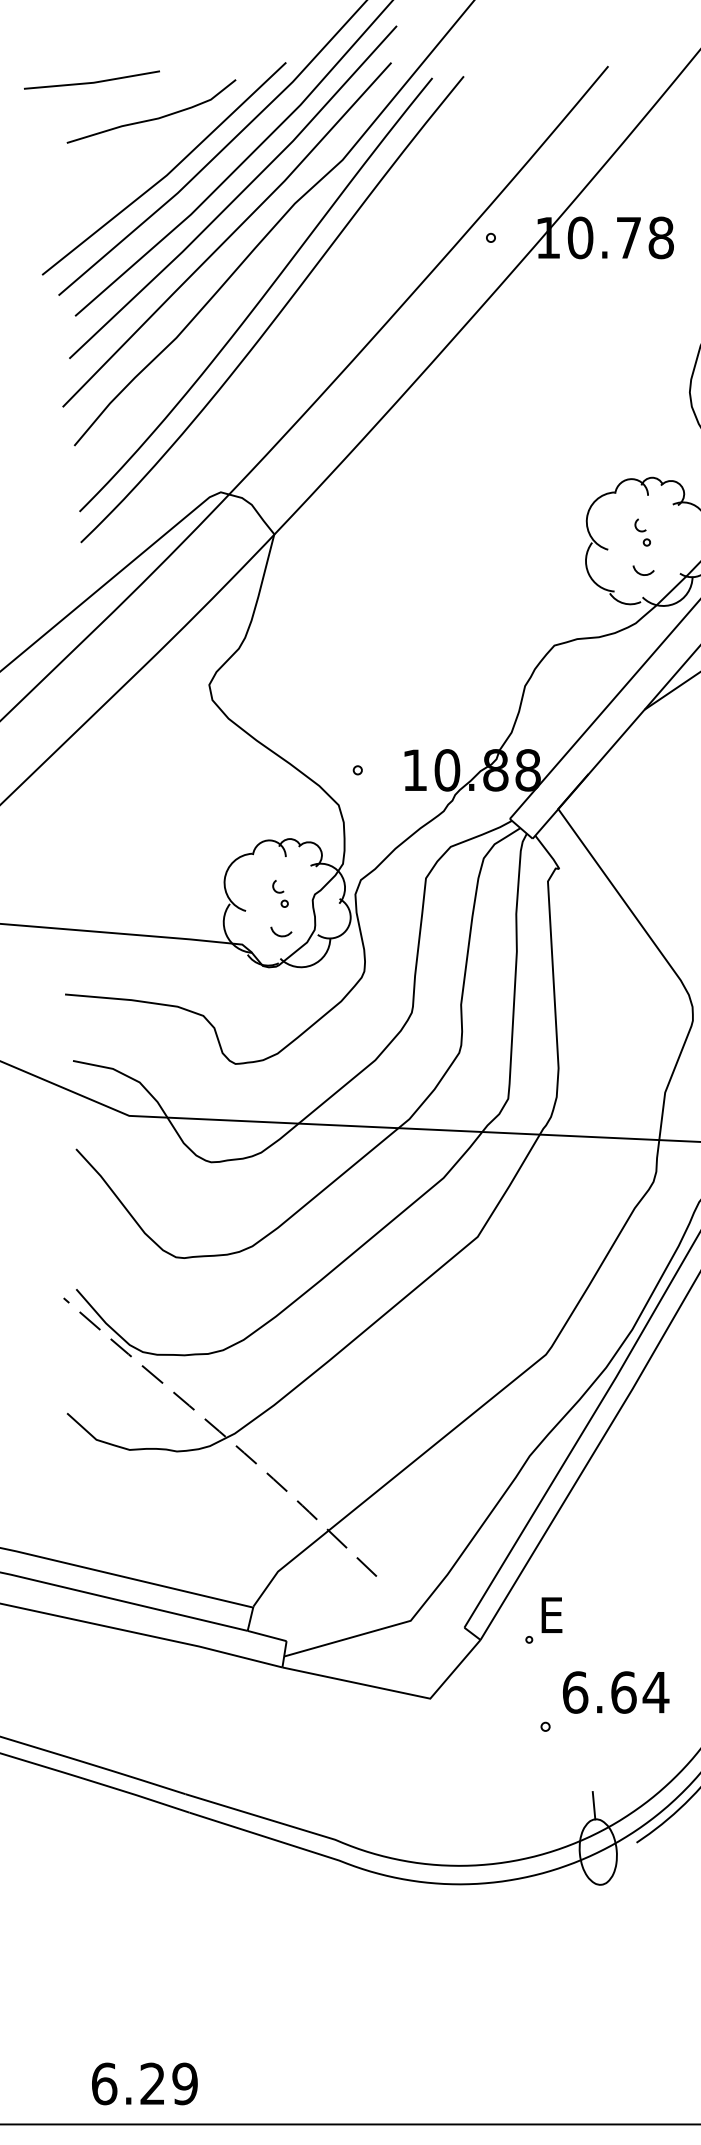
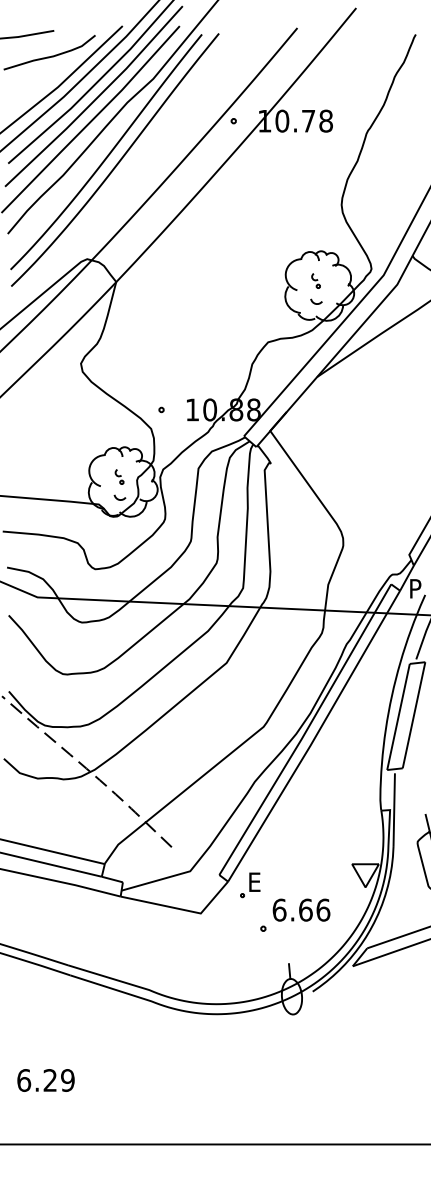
part: (543, 1621) -> (250, 885), moved
text: (656, 1691) -> (323, 909), 6.64 -> 6.66
text: (143, 2083) -> (45, 1080), moved

